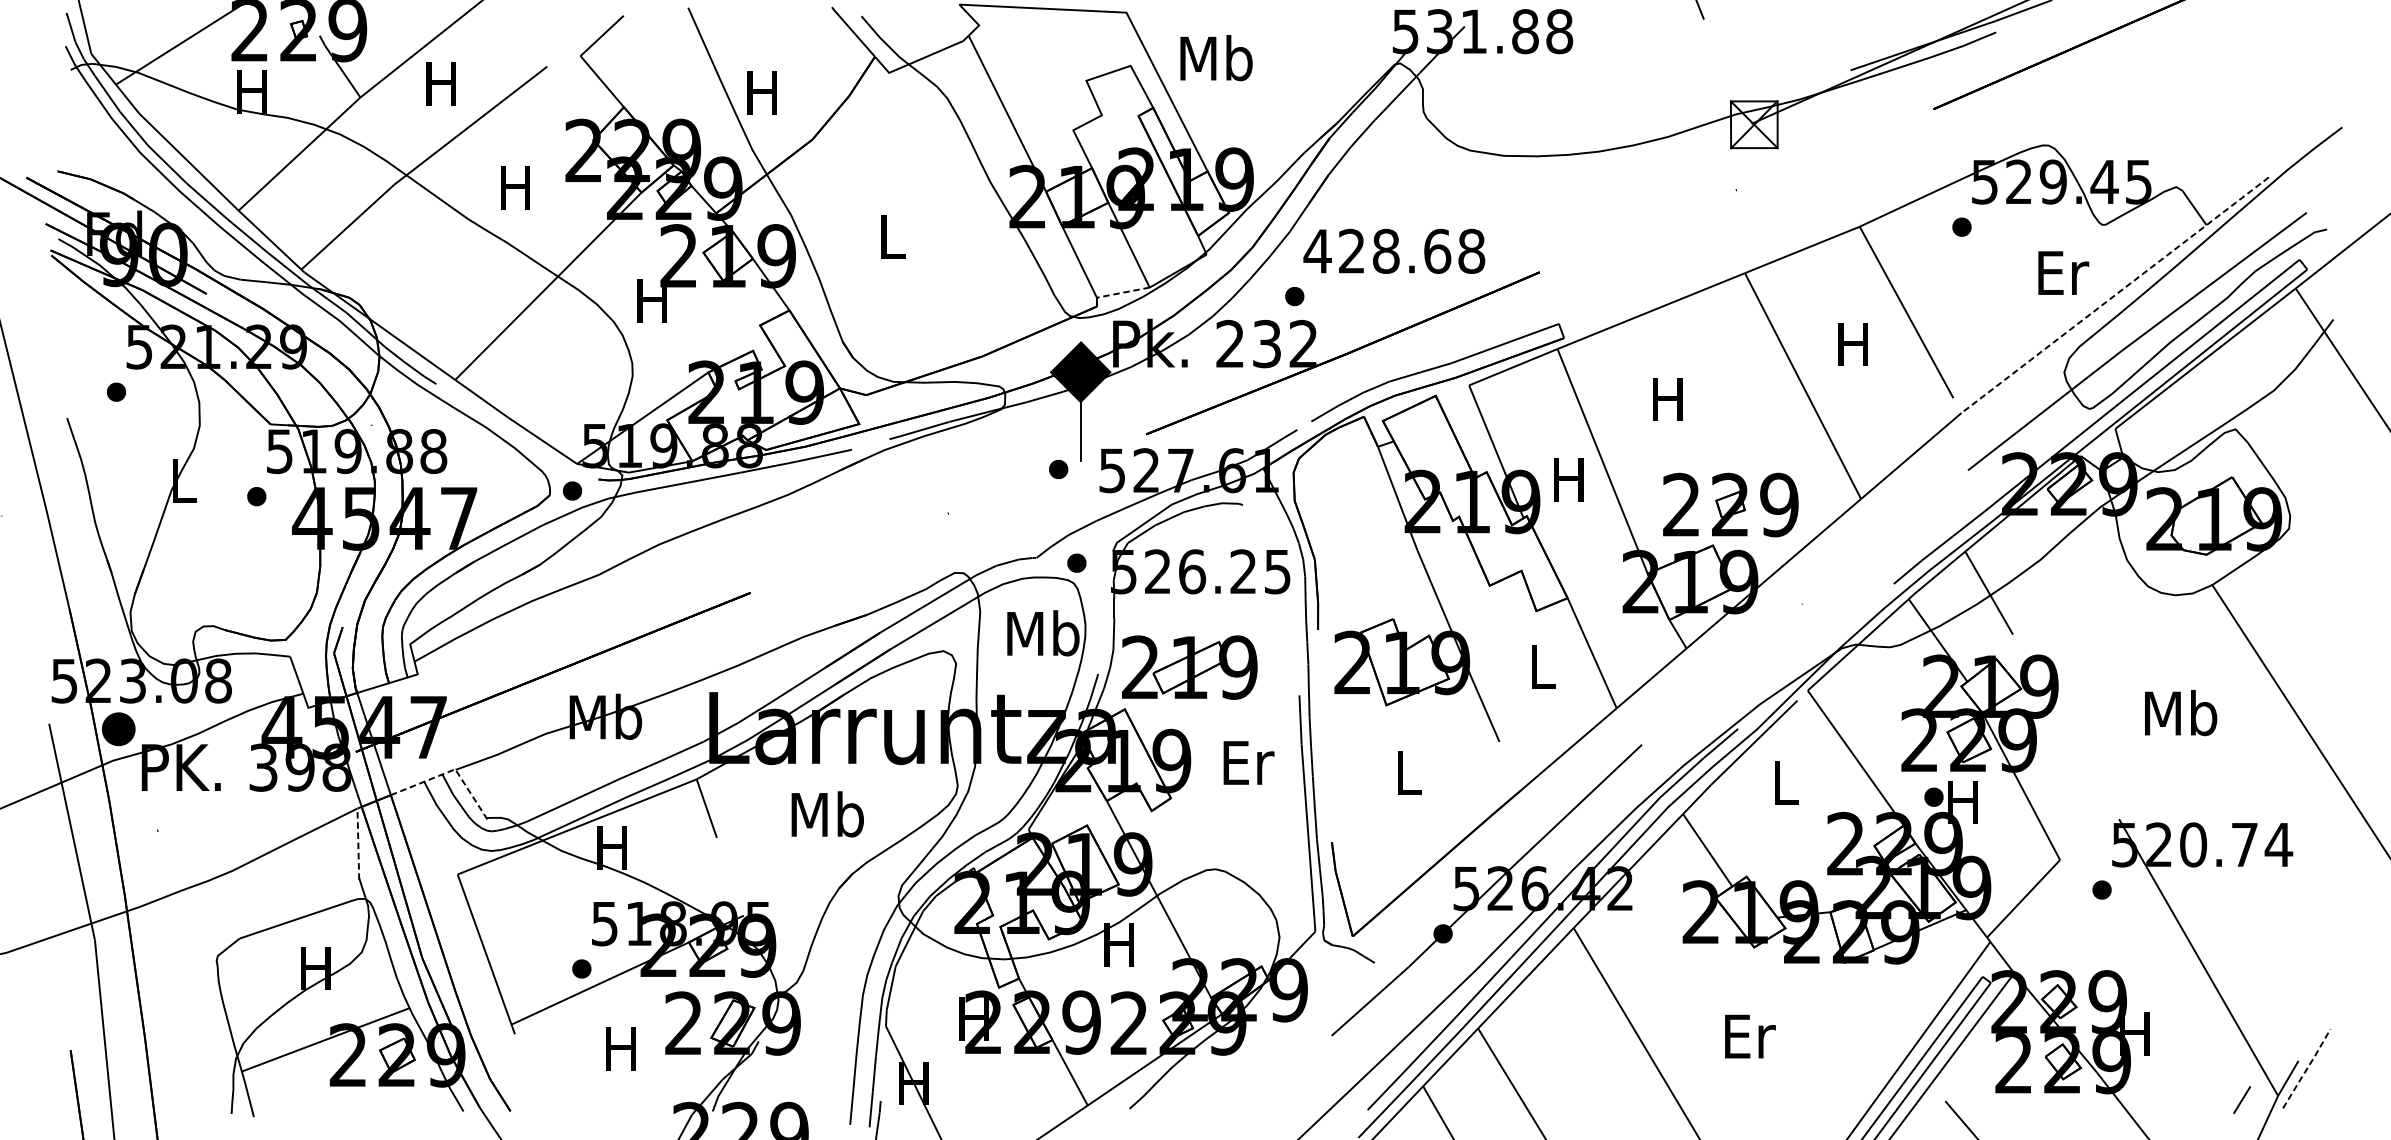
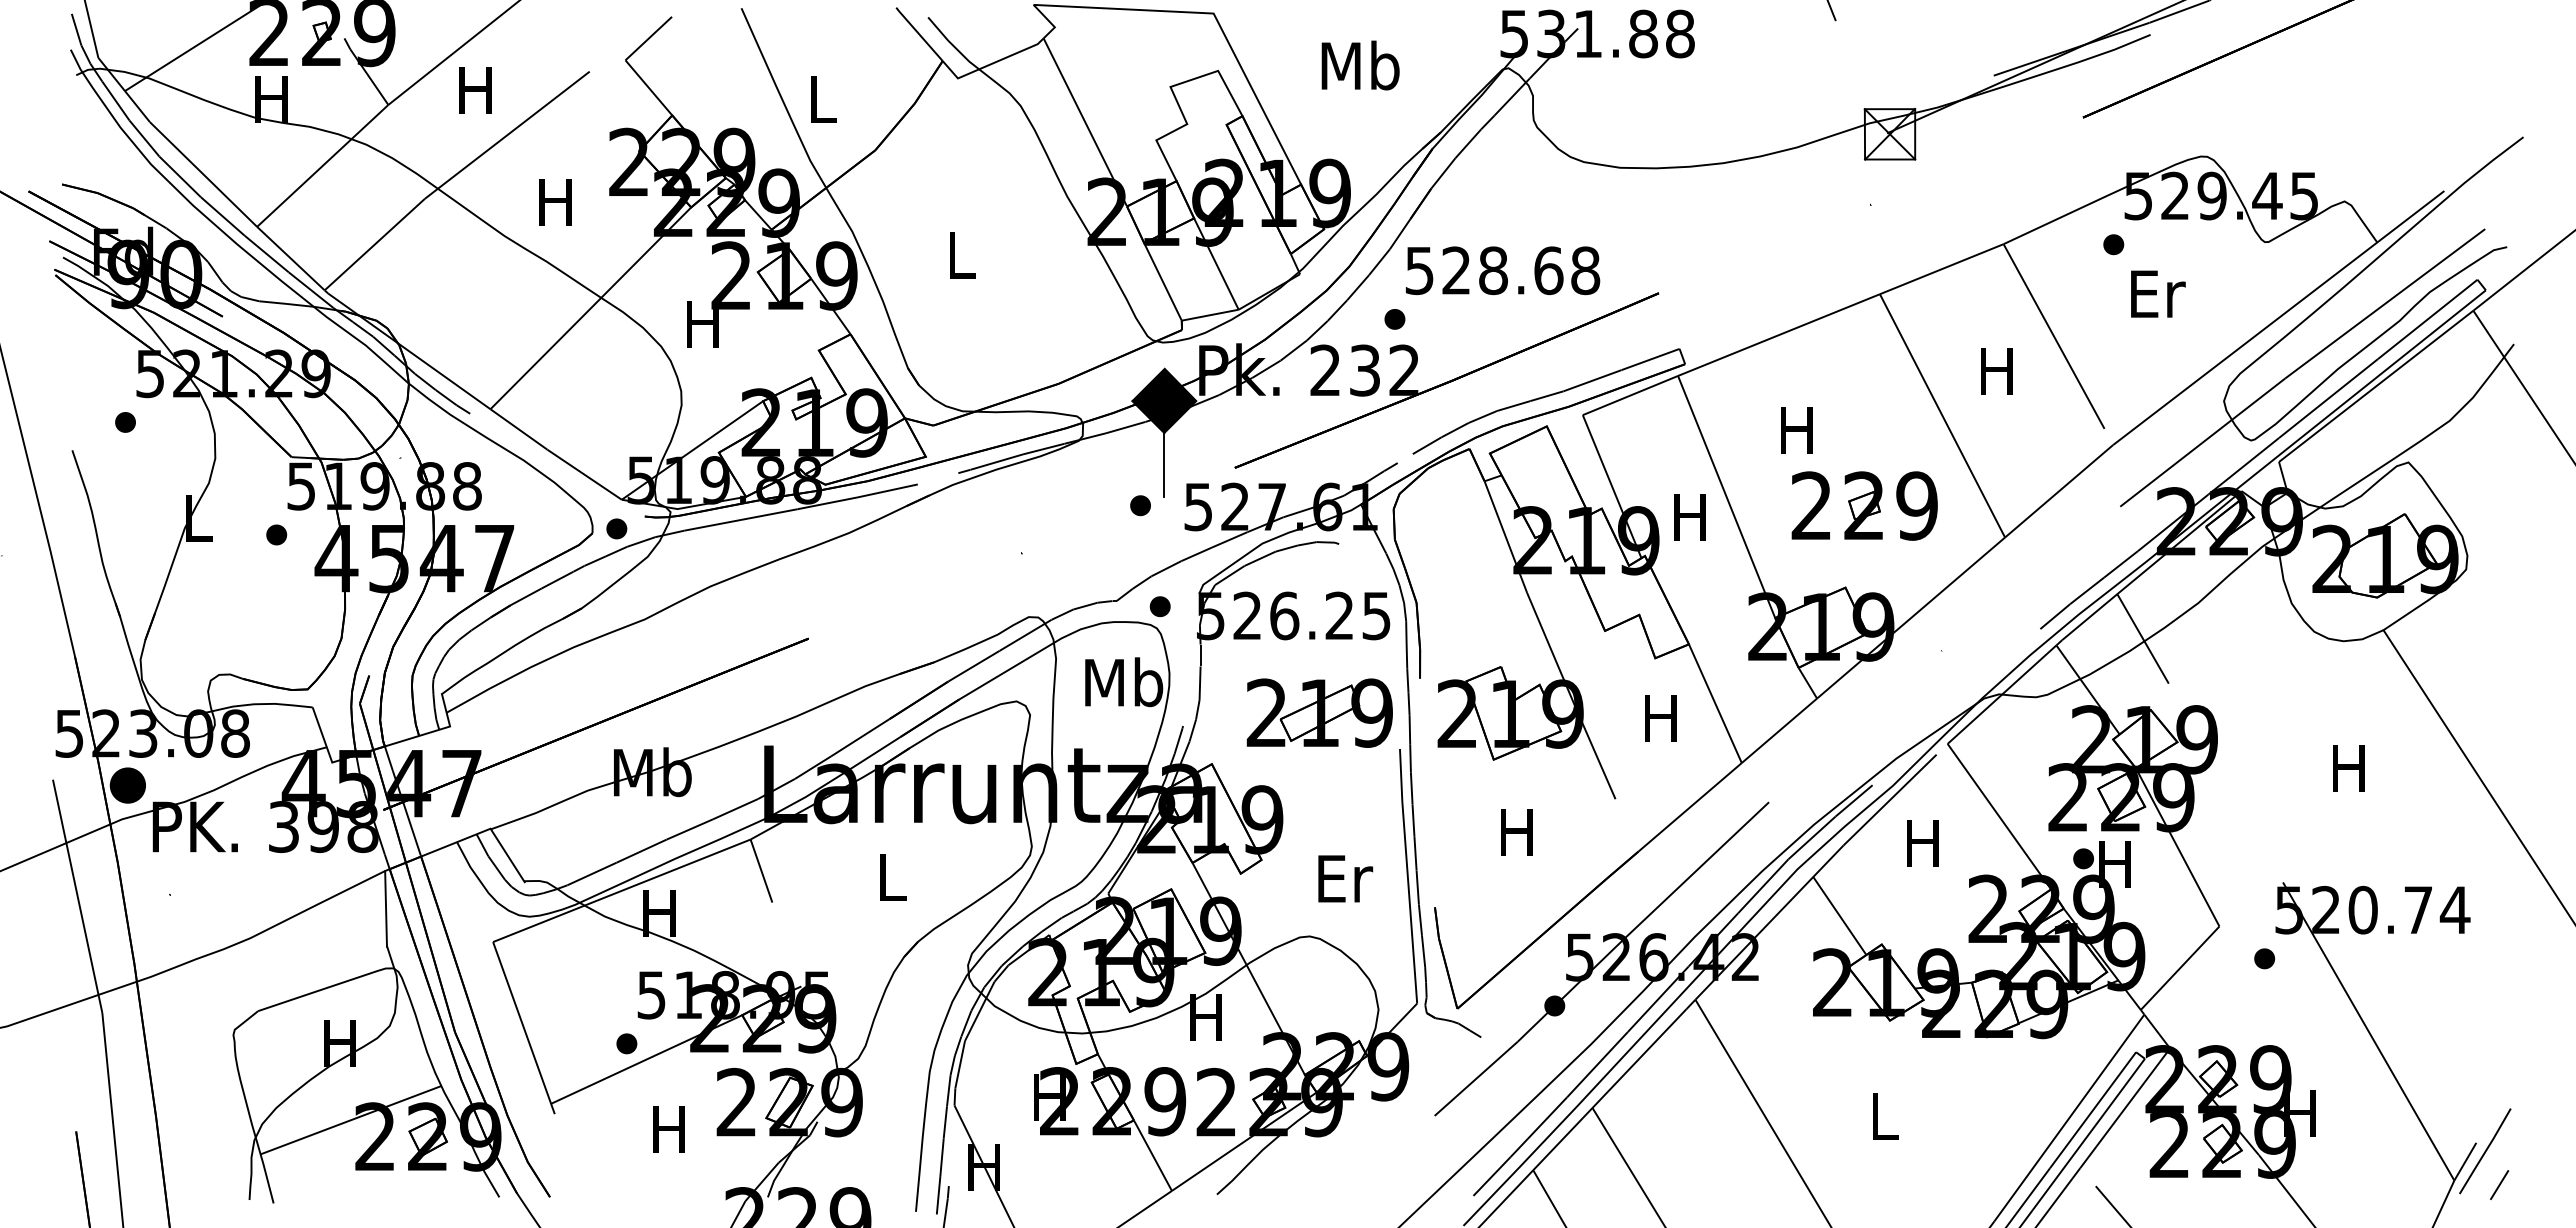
text: (1216, 58) -> (1360, 65), moved
text: (761, 92) -> (820, 99), H -> L
text: (1317, 252) -> (1419, 271), 428.68 -> 528.68
text: (2063, 272) -> (2158, 293), moved
line: (1123, 292) -> (1210, 315), dashed -> solid
line: (2114, 294) -> (2278, 317), dashed -> solid
part: (1730, 504) -> (1864, 505), moved
part: (1189, 666) -> (1319, 712), moved
text: (1541, 666) -> (1660, 718), L -> H
text: (2180, 712) -> (2349, 767), Mb -> H
text: (1248, 762) -> (1345, 878), moved
line: (451, 770) -> (486, 830), dashed -> solid
text: (1407, 772) -> (1516, 832), L -> H
text: (1784, 783) -> (1922, 843), L -> H
text: (827, 814) -> (891, 877), Mb -> L
line: (358, 840) -> (386, 905), dashed -> solid
text: (1750, 1036) -> (1885, 1116), Er -> L
line: (2307, 1068) -> (2485, 1151), dashed -> solid
line: (2242, 1100) -> (2499, 1185), moved

